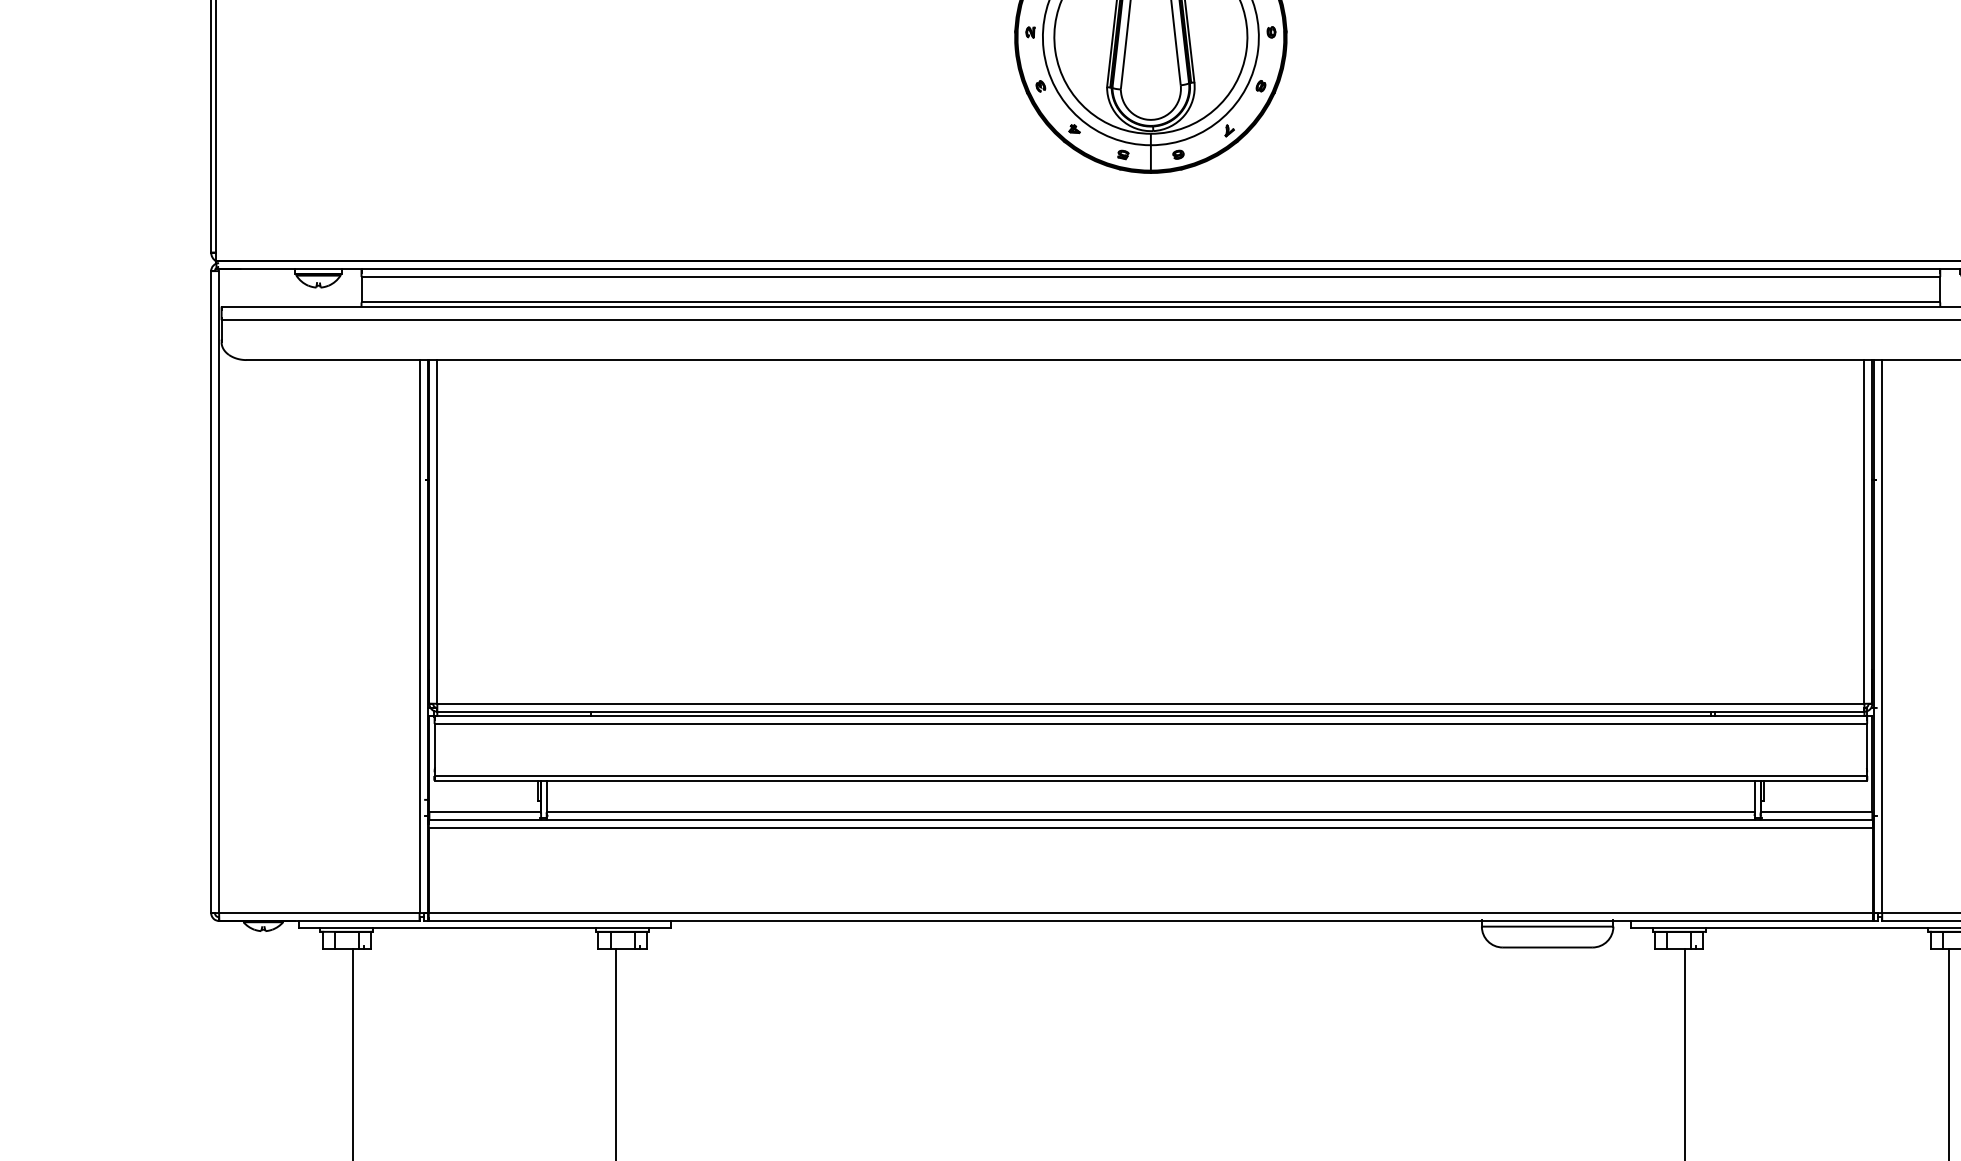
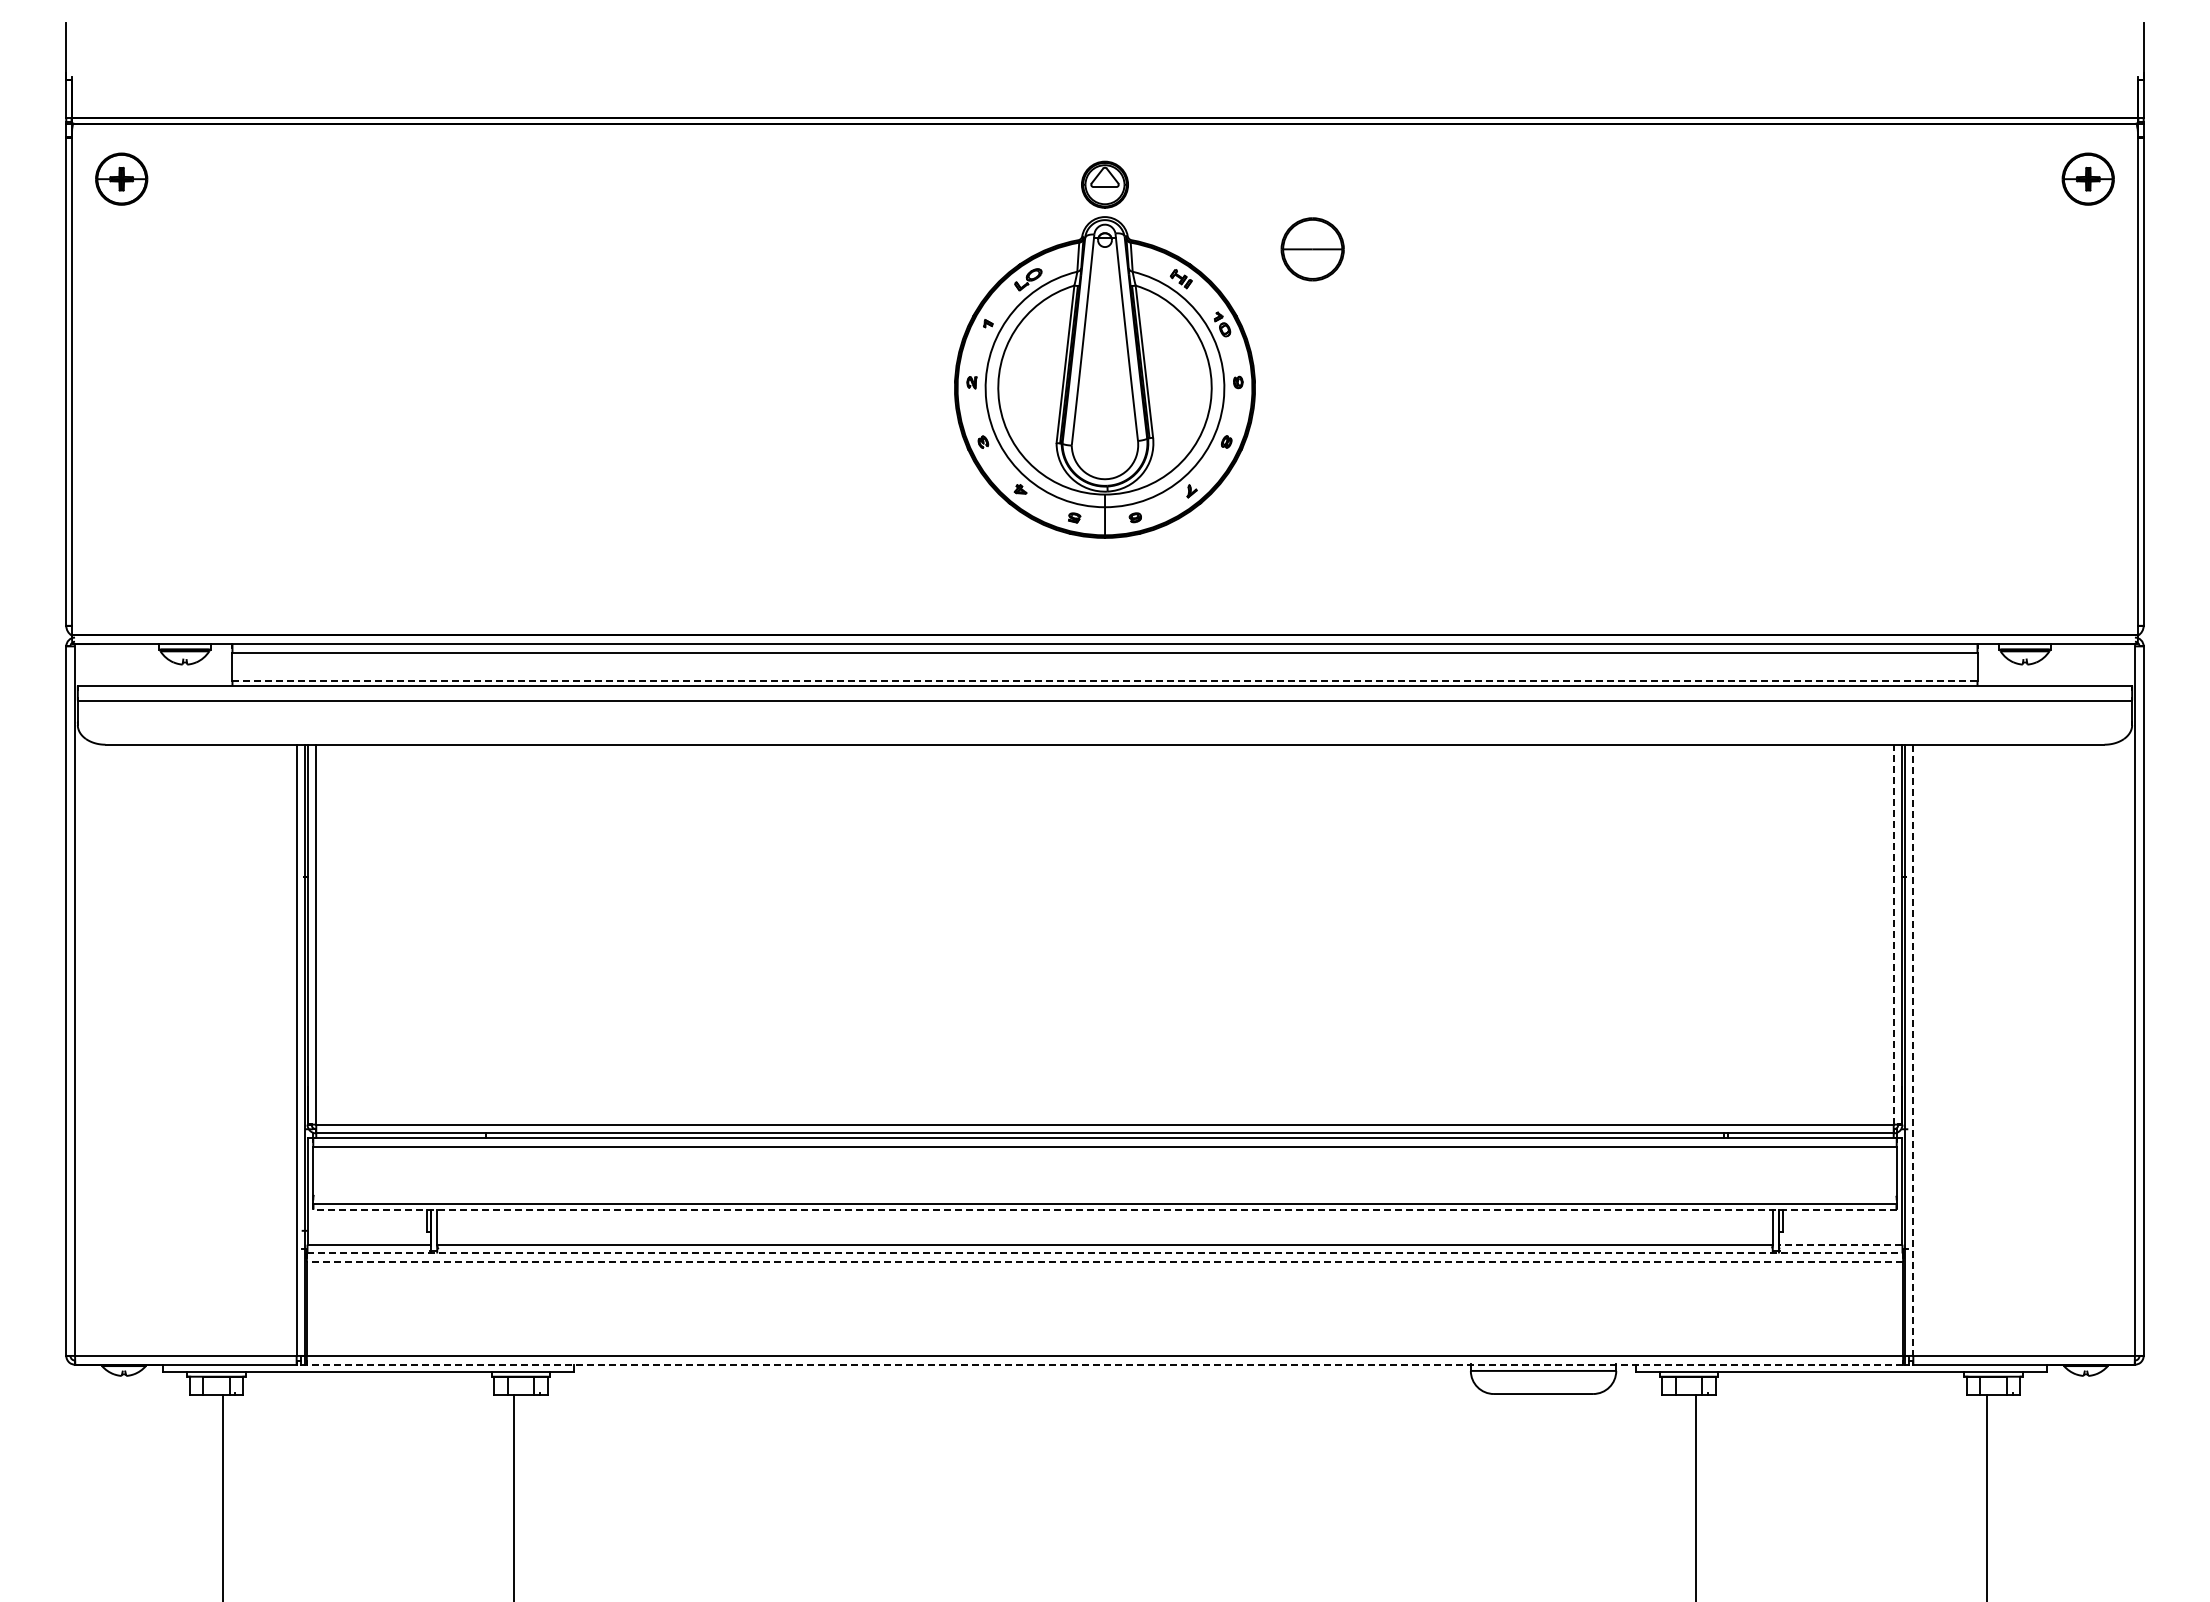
line: (1150, 302) -> (1104, 681), solid -> dashed
line: (1864, 531) -> (1893, 934), solid -> dashed
line: (1882, 636) -> (1913, 1050), solid -> dashed
line: (1150, 780) -> (1104, 1209), solid -> dashed
line: (1816, 812) -> (1840, 1244), solid -> dashed
line: (1151, 820) -> (1105, 1253), solid -> dashed
line: (1150, 828) -> (1104, 1262), solid -> dashed
line: (1150, 921) -> (1104, 1365), solid -> dashed

